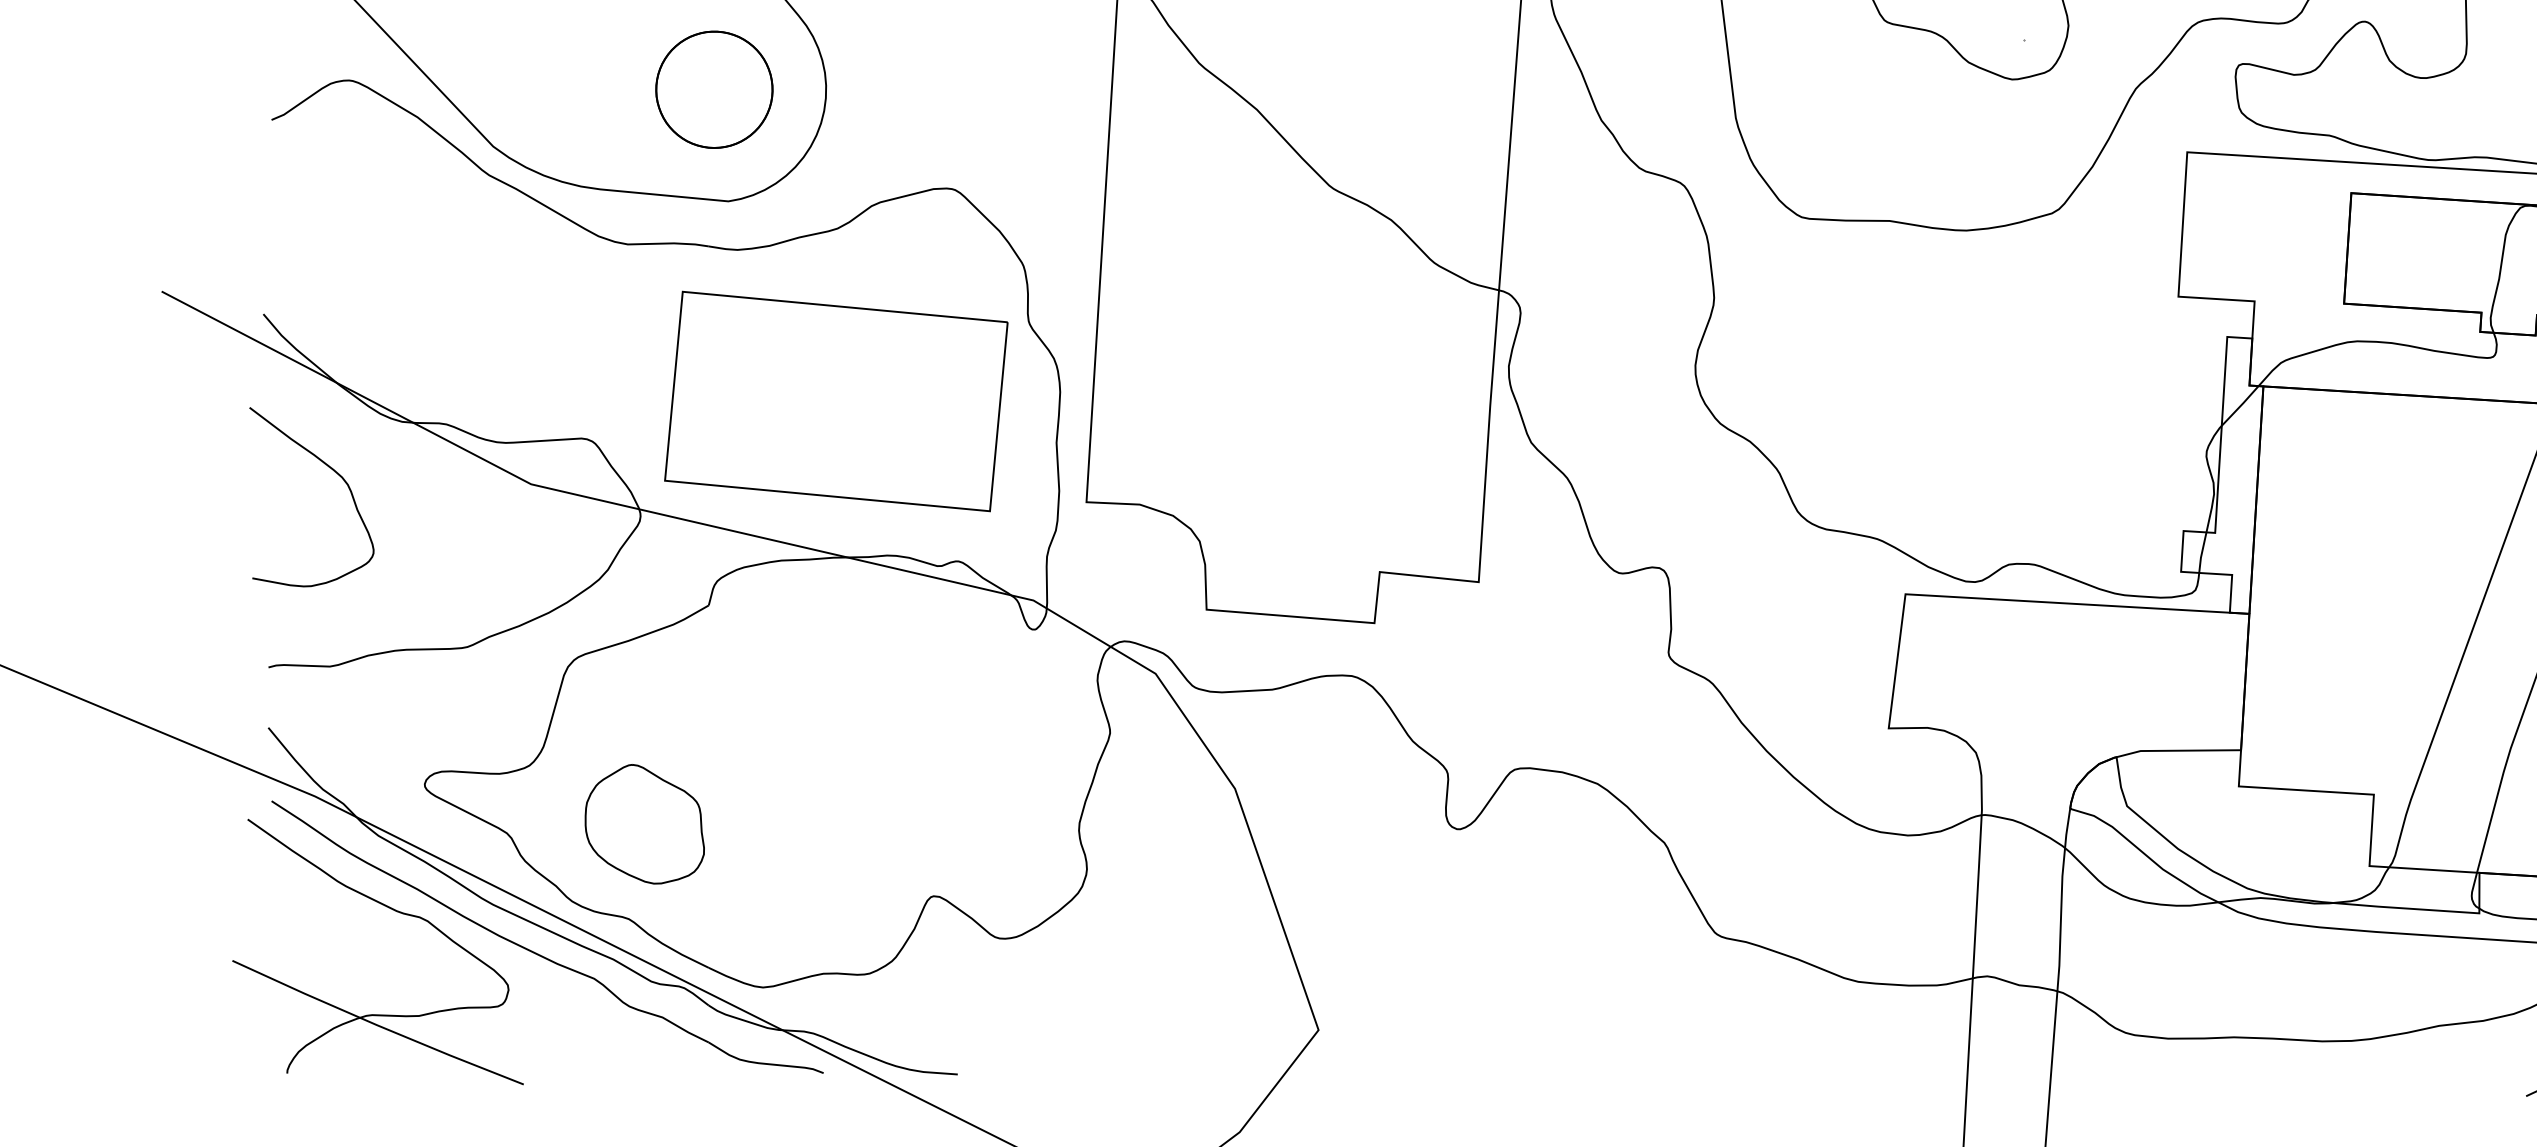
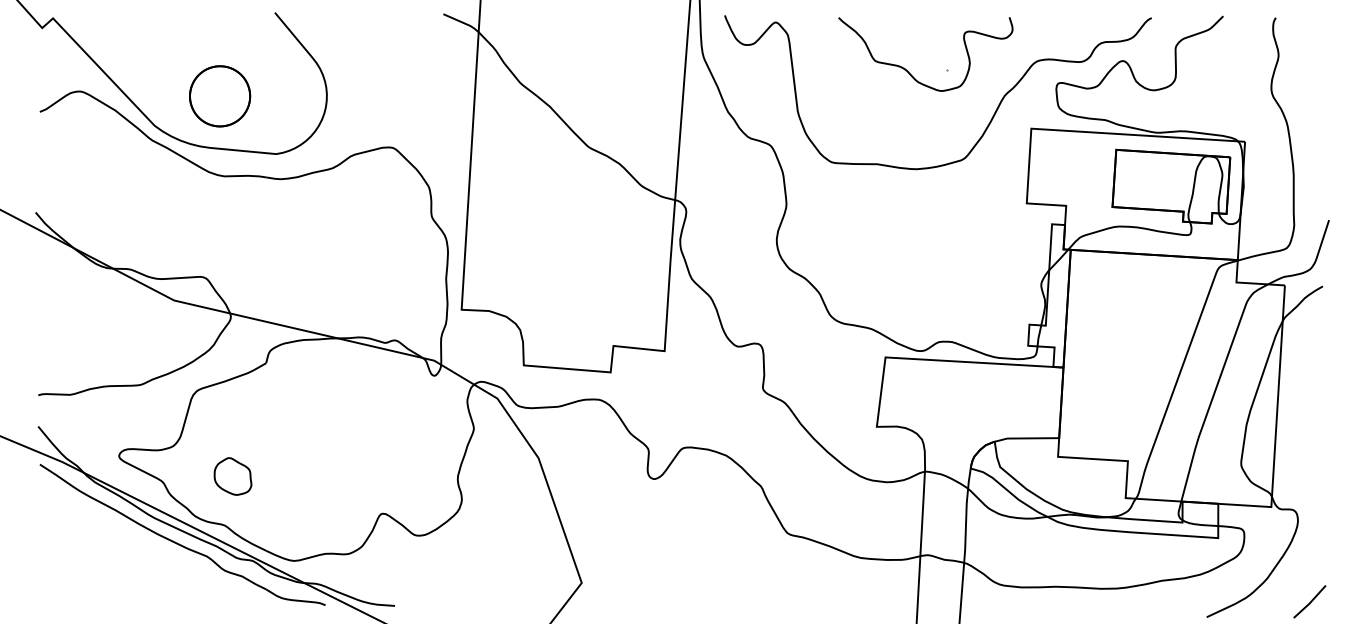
part: (715, 90) -> (220, 96), moved
part: (835, 401) -> (331, 257), removed
curve: (330, 470) -> (70, 293), removed
part: (643, 824) -> (232, 476), size x0.6
part: (396, 913) -> (104, 522), removed

